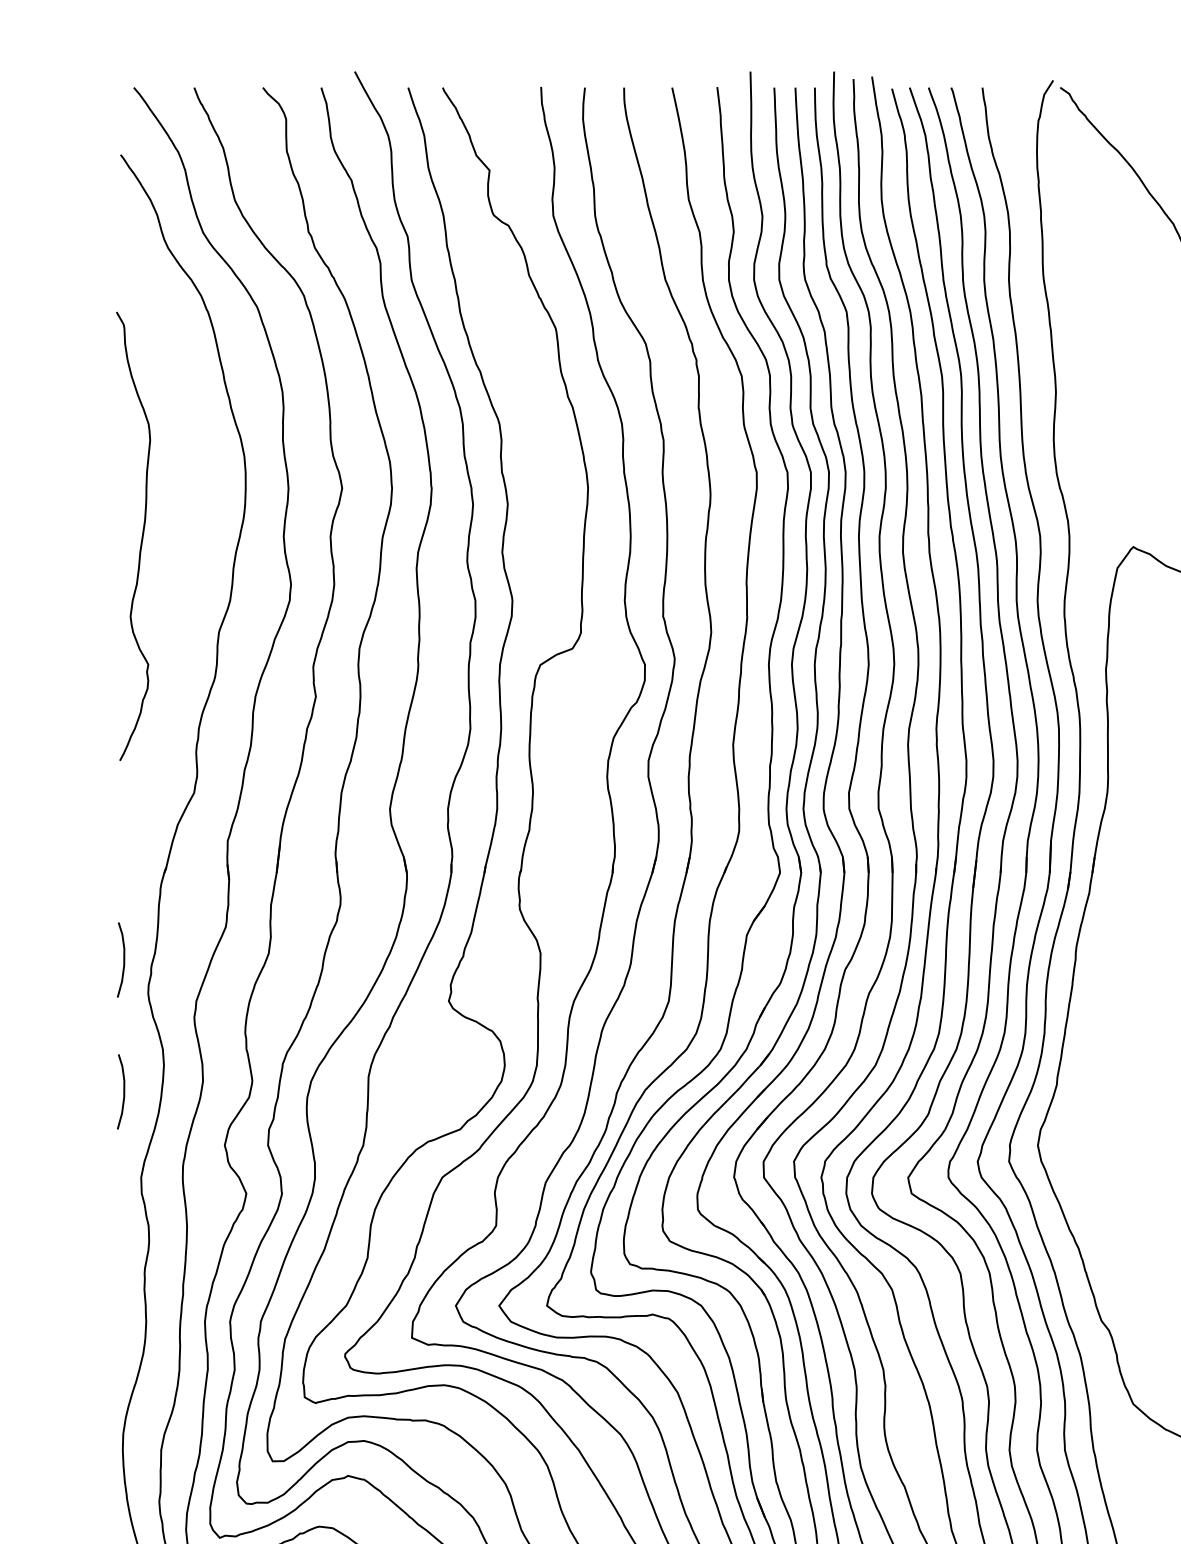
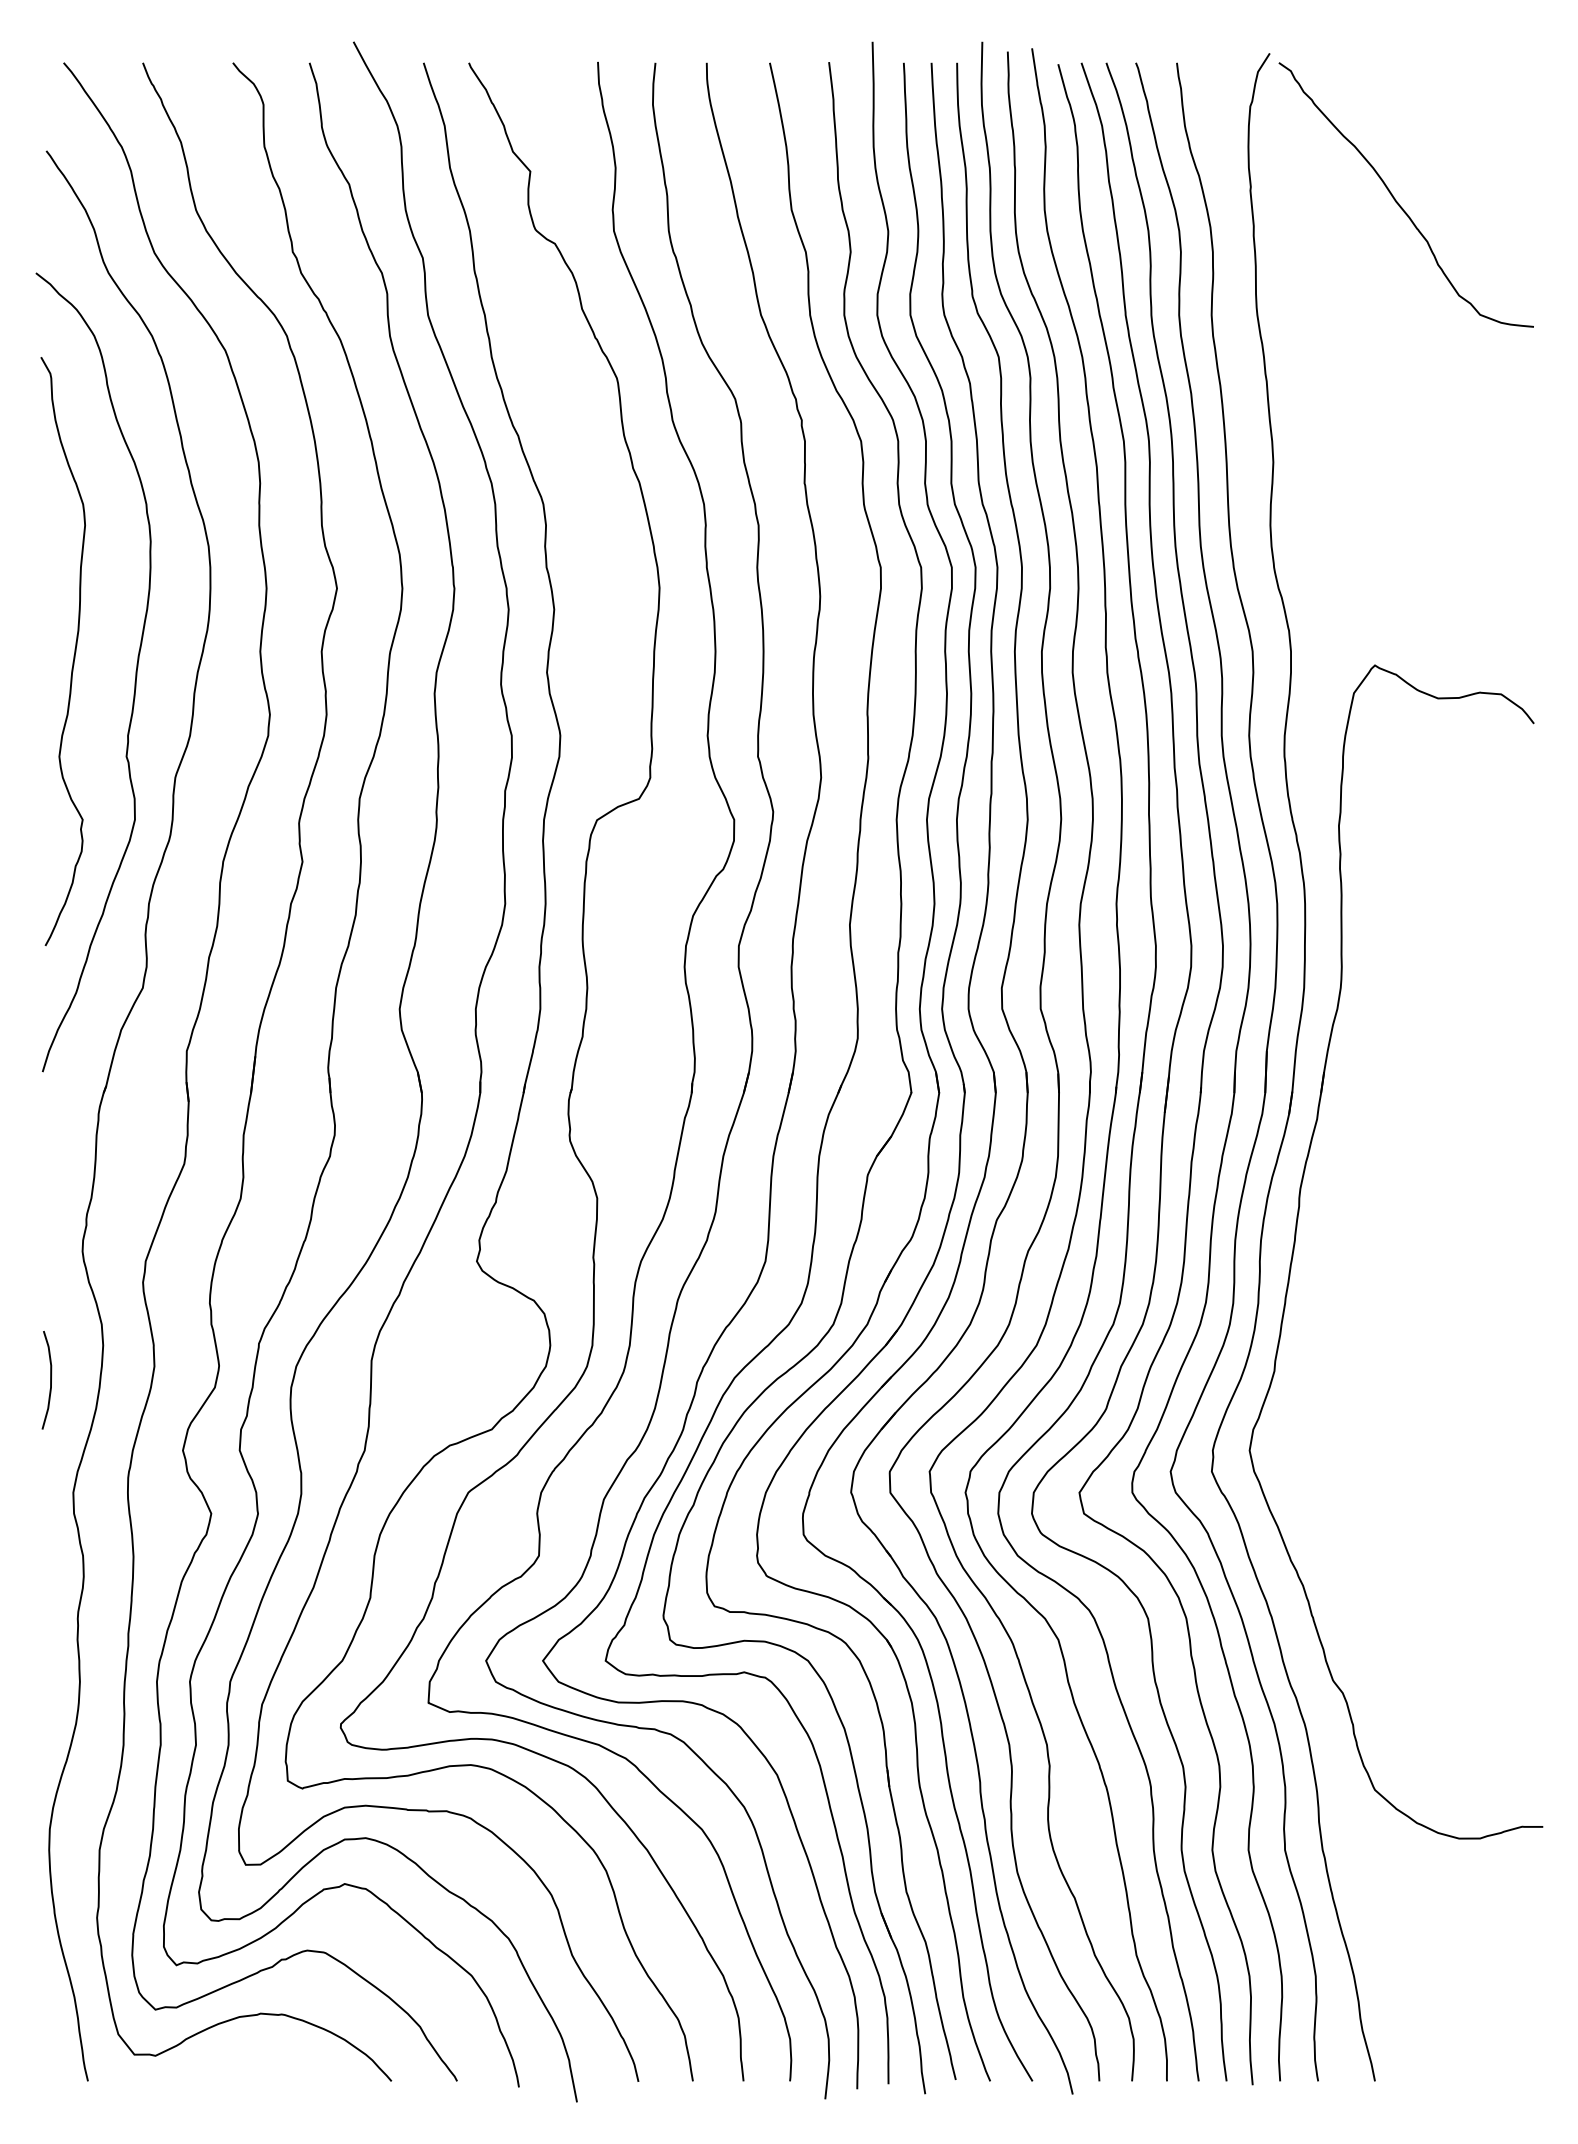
curve: (187, 559) -> (134, 681), added
curve: (123, 960) -> (50, 1207), removed

